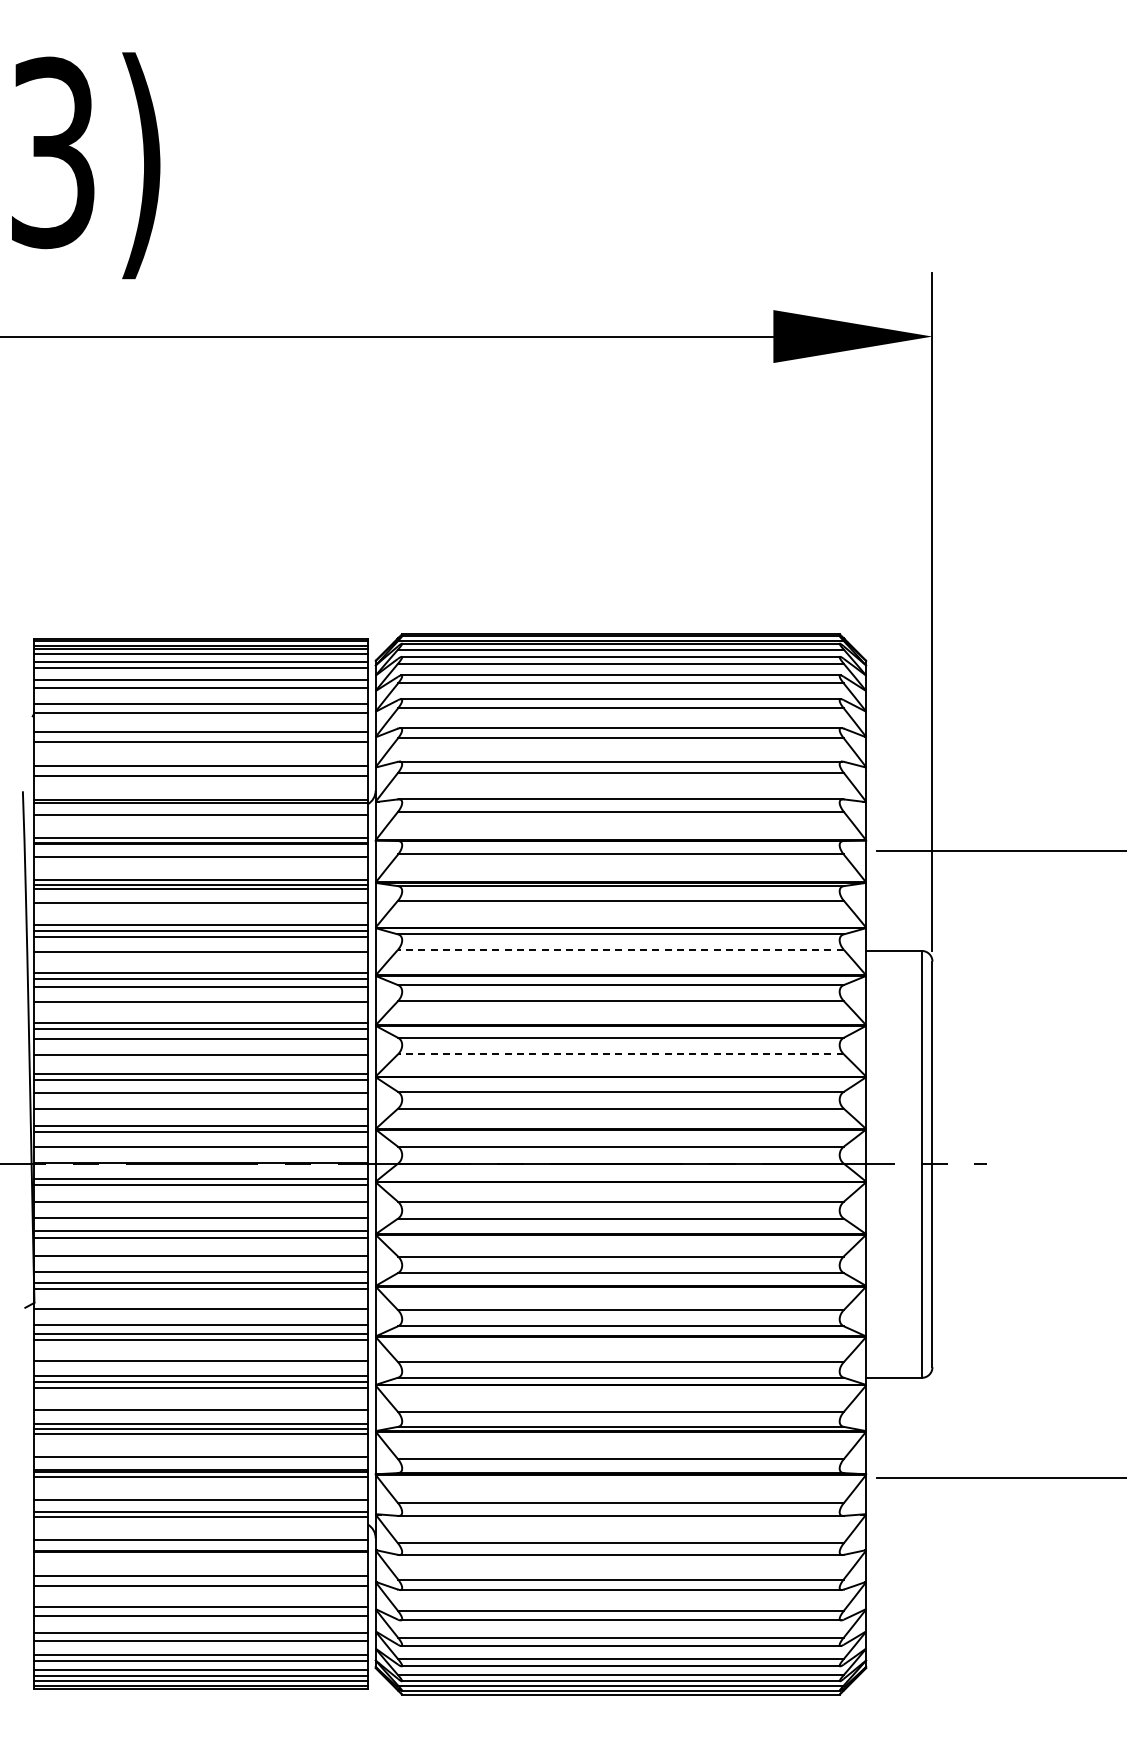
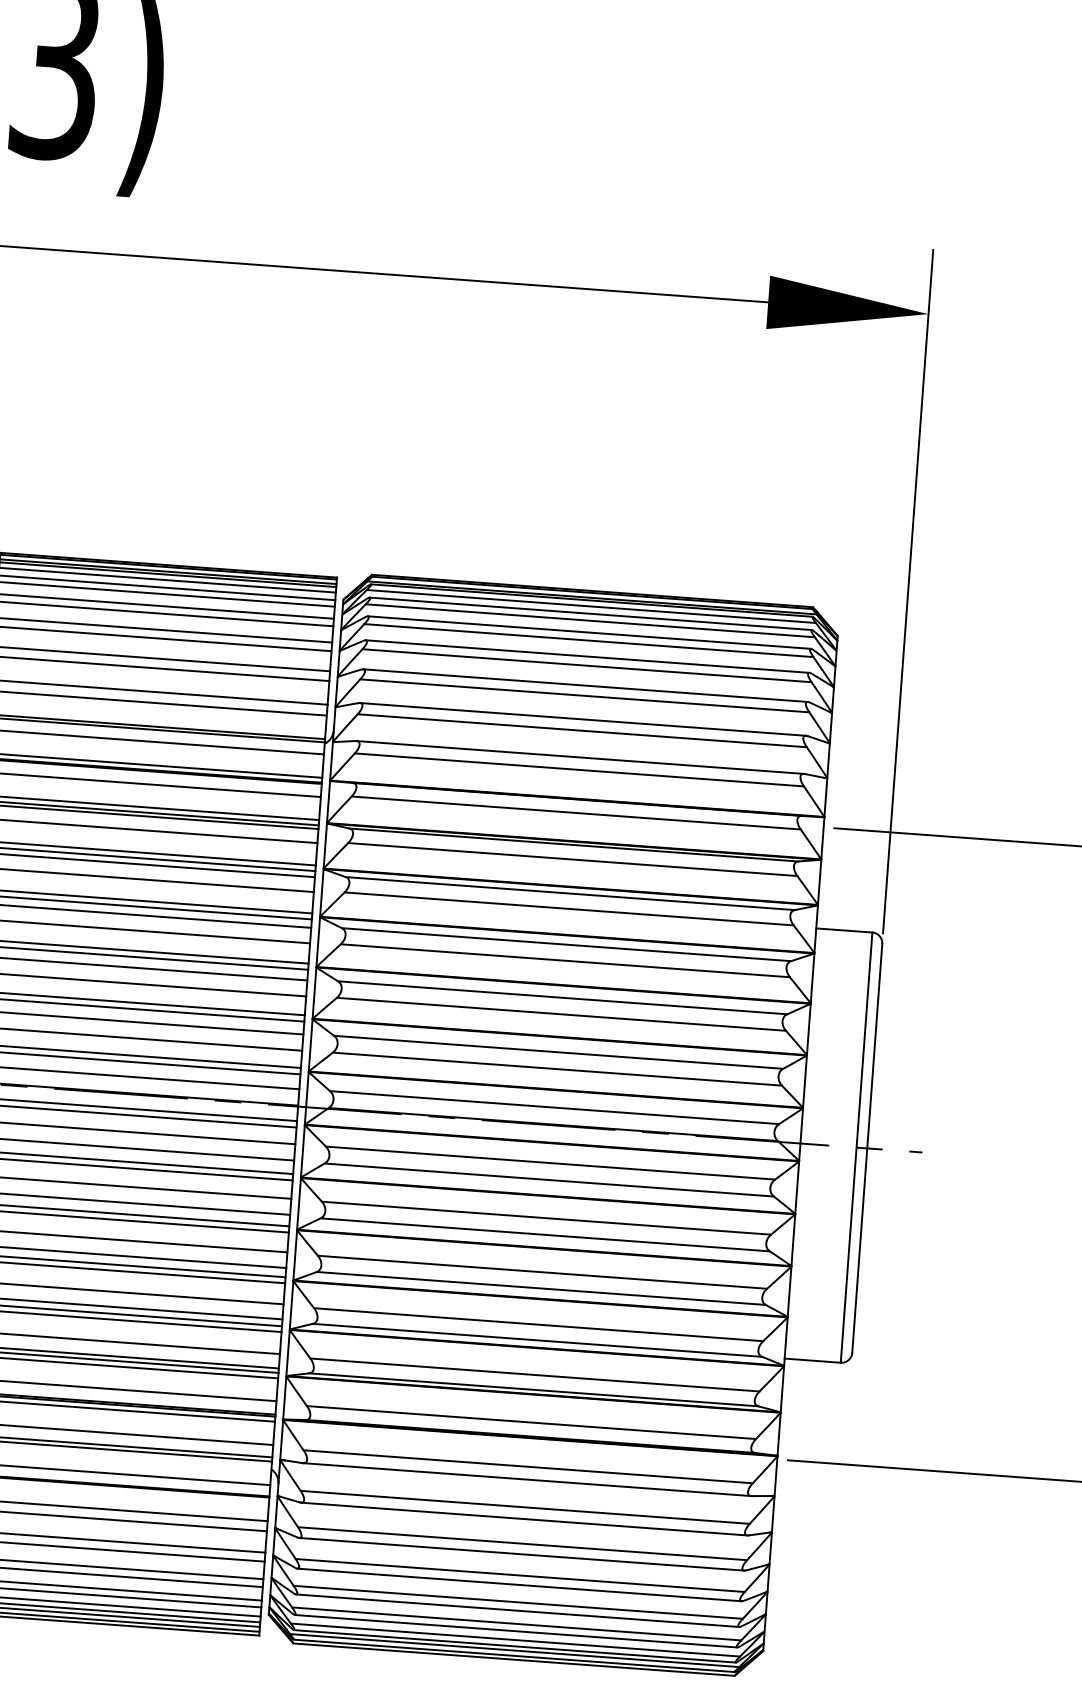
line: (620, 949) -> (568, 908), dashed -> solid
line: (620, 1054) -> (560, 1014), dashed -> solid

